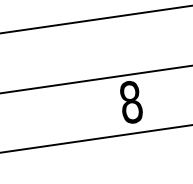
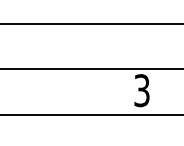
text: (130, 102) -> (141, 90), 8 -> 3

